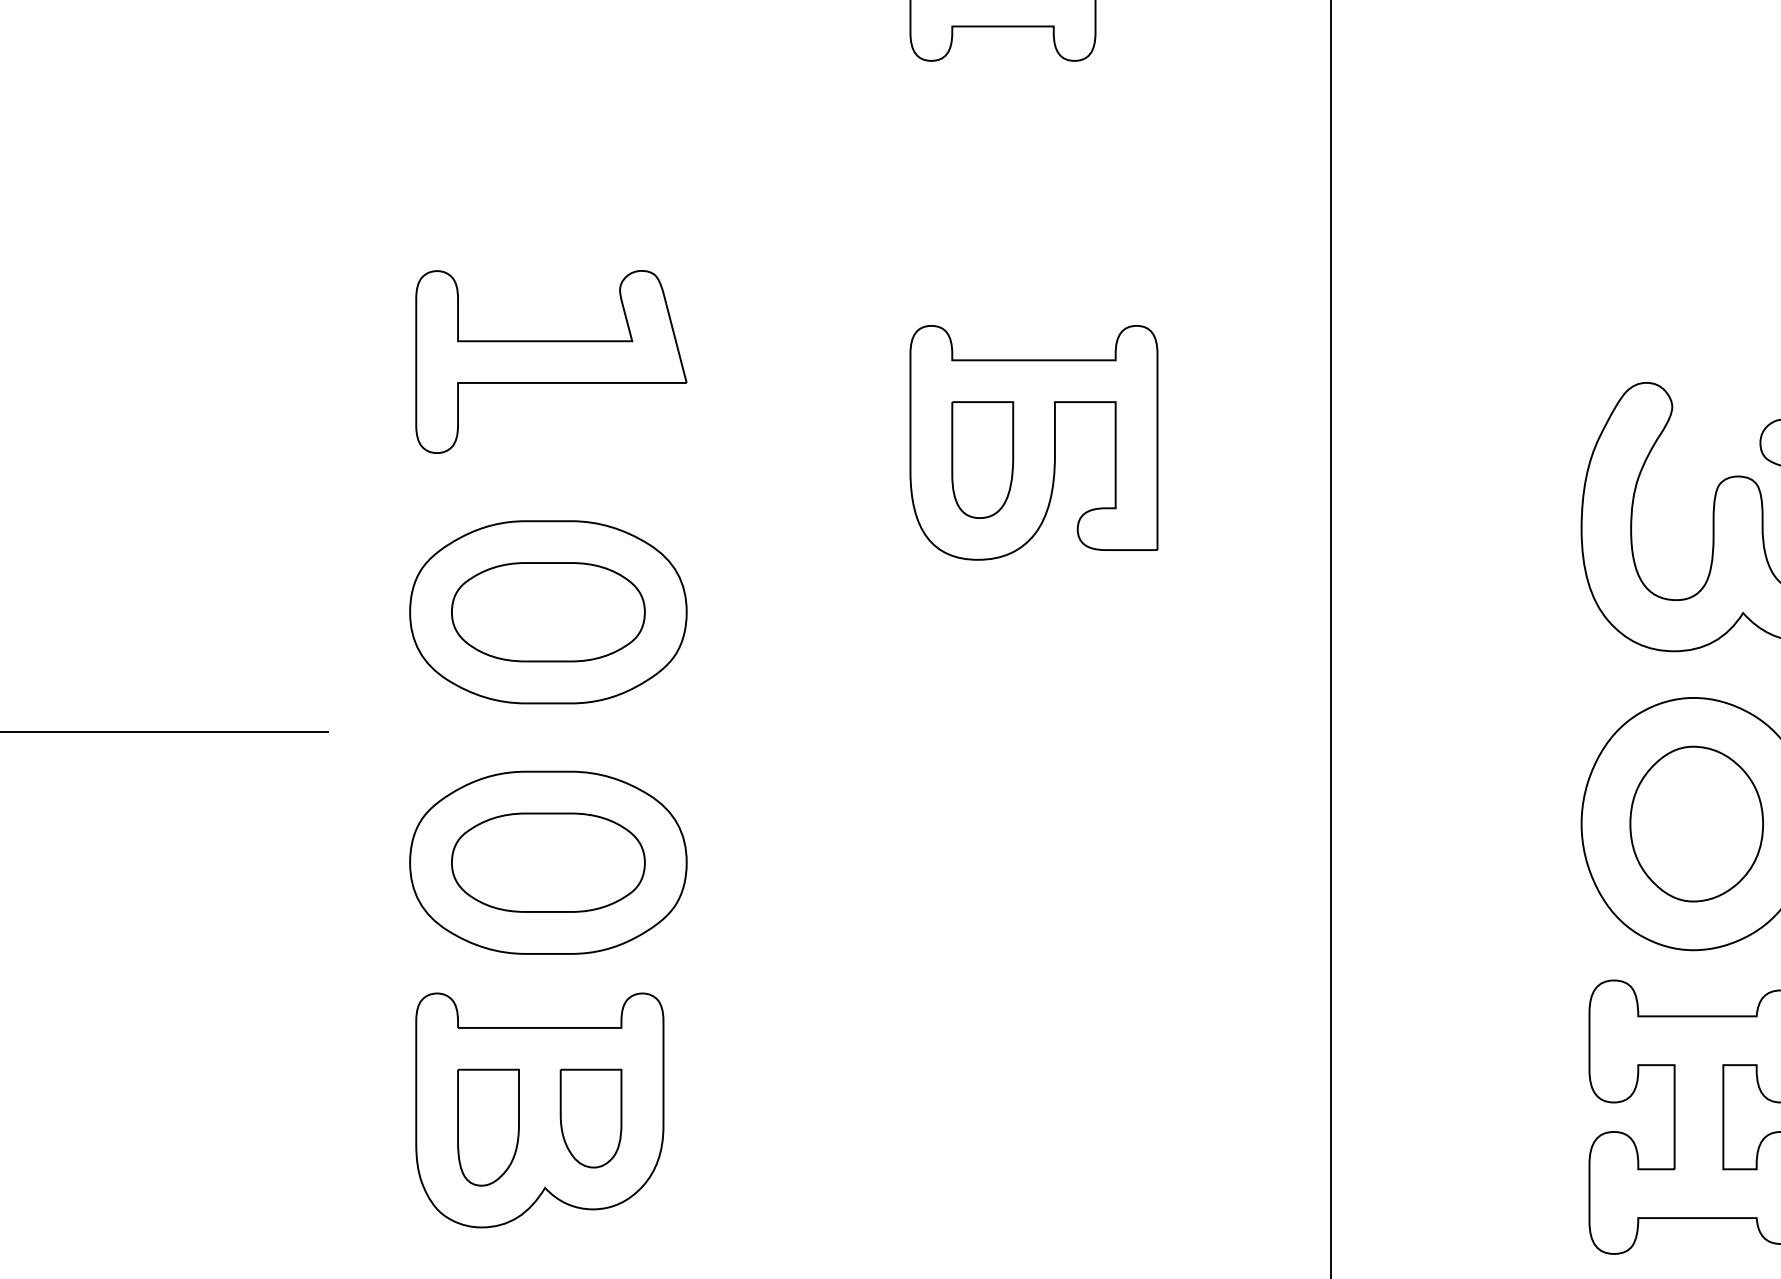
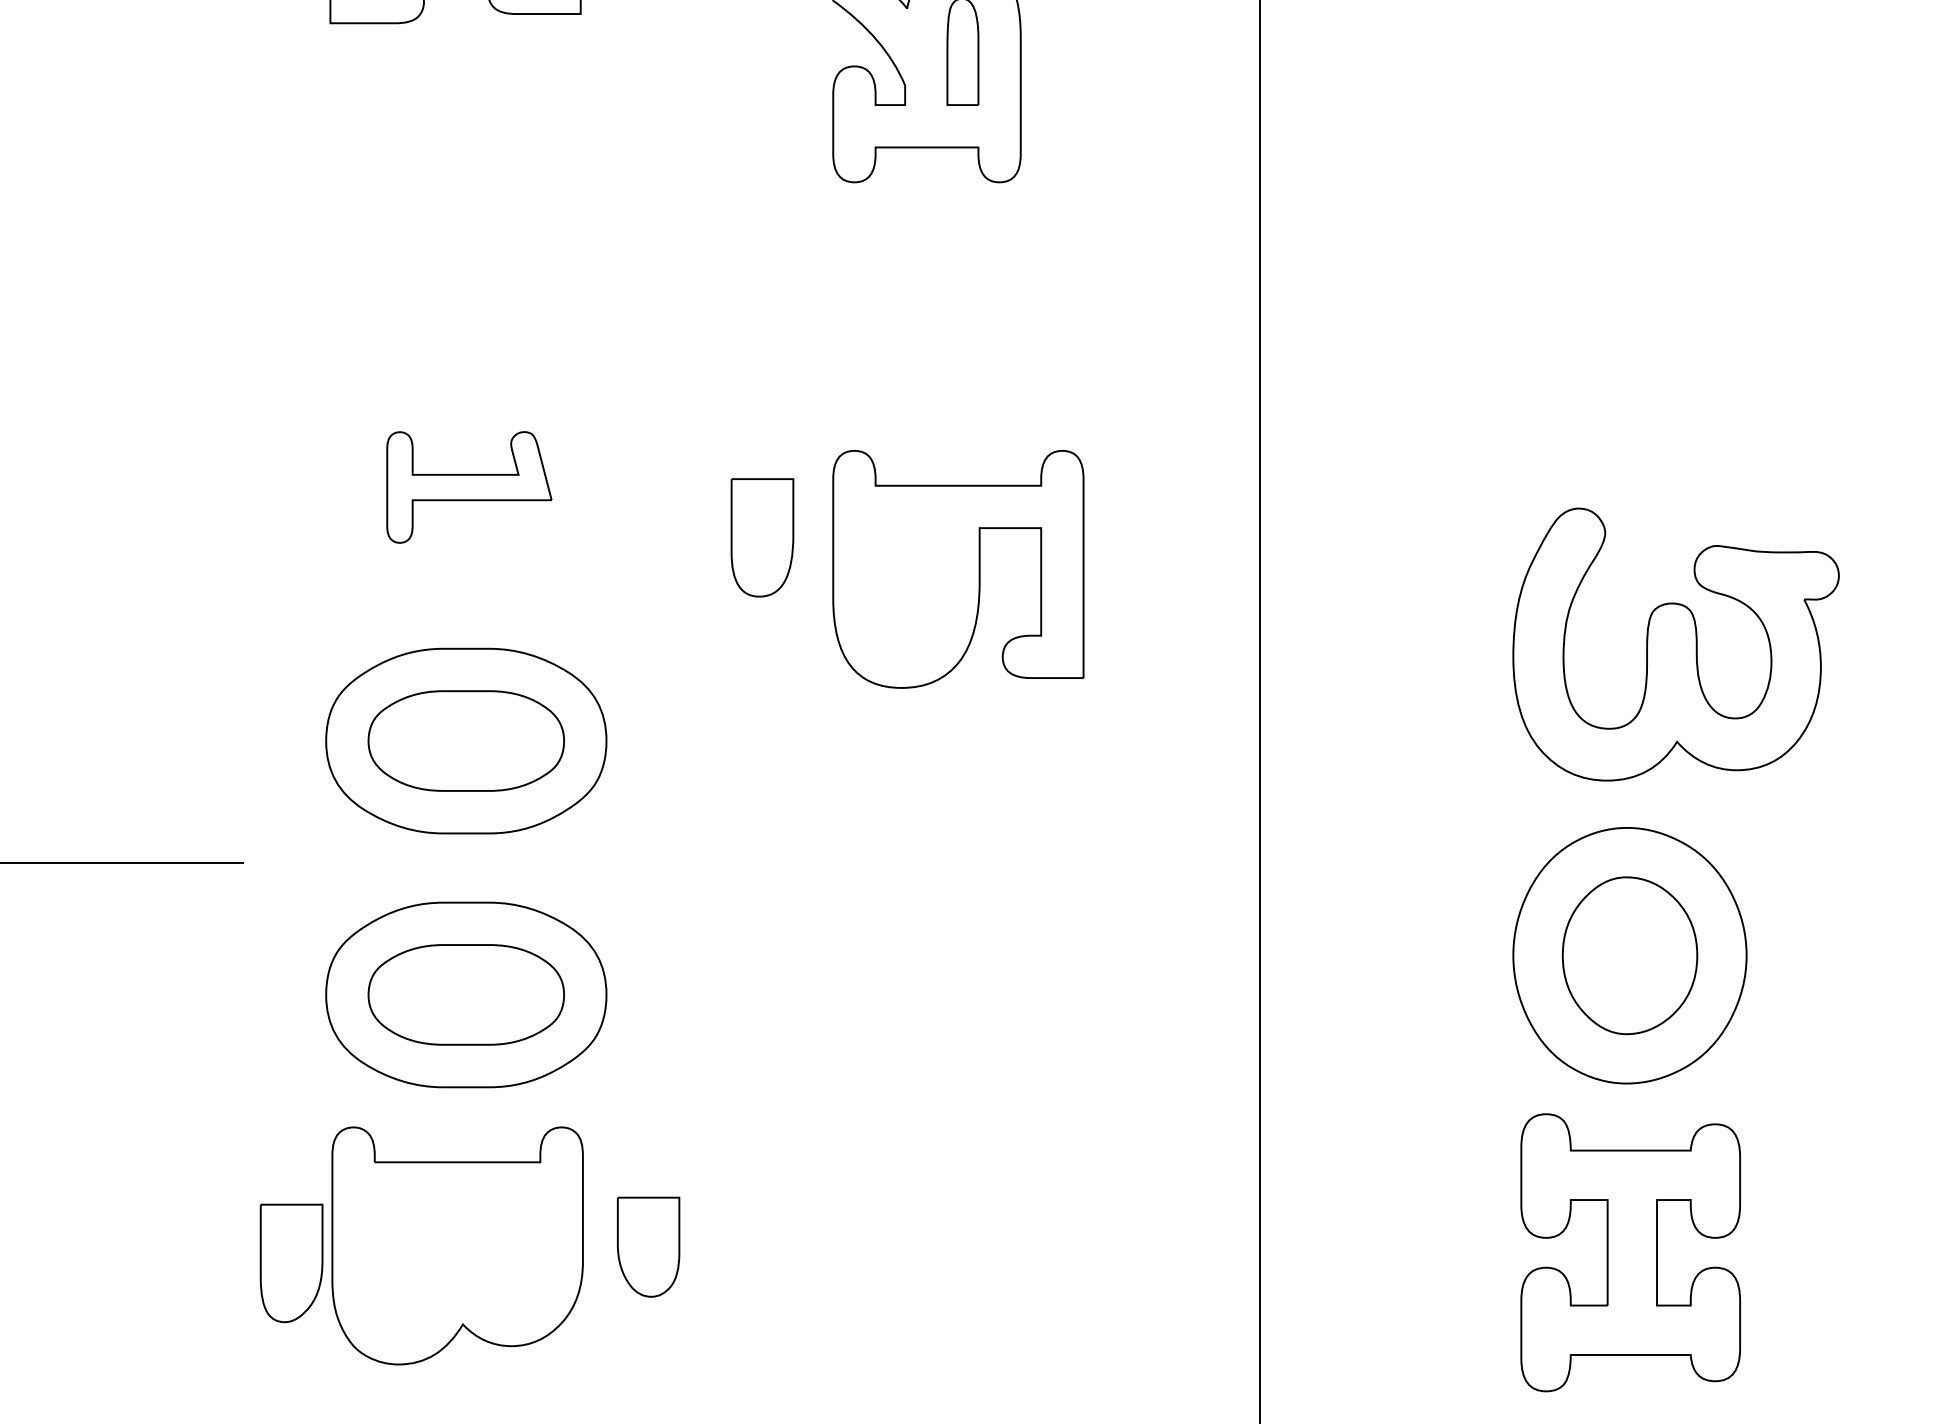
part: (551, 362) -> (469, 487), size x0.6
part: (982, 459) -> (762, 537), moved
part: (591, 1117) -> (648, 1246), moved
part: (488, 1127) -> (291, 1263), moved

